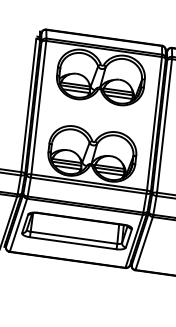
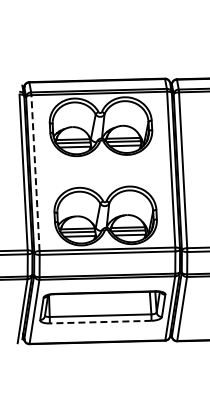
line: (38, 107) -> (35, 172), solid -> dashed
line: (72, 243) -> (100, 322), solid -> dashed

